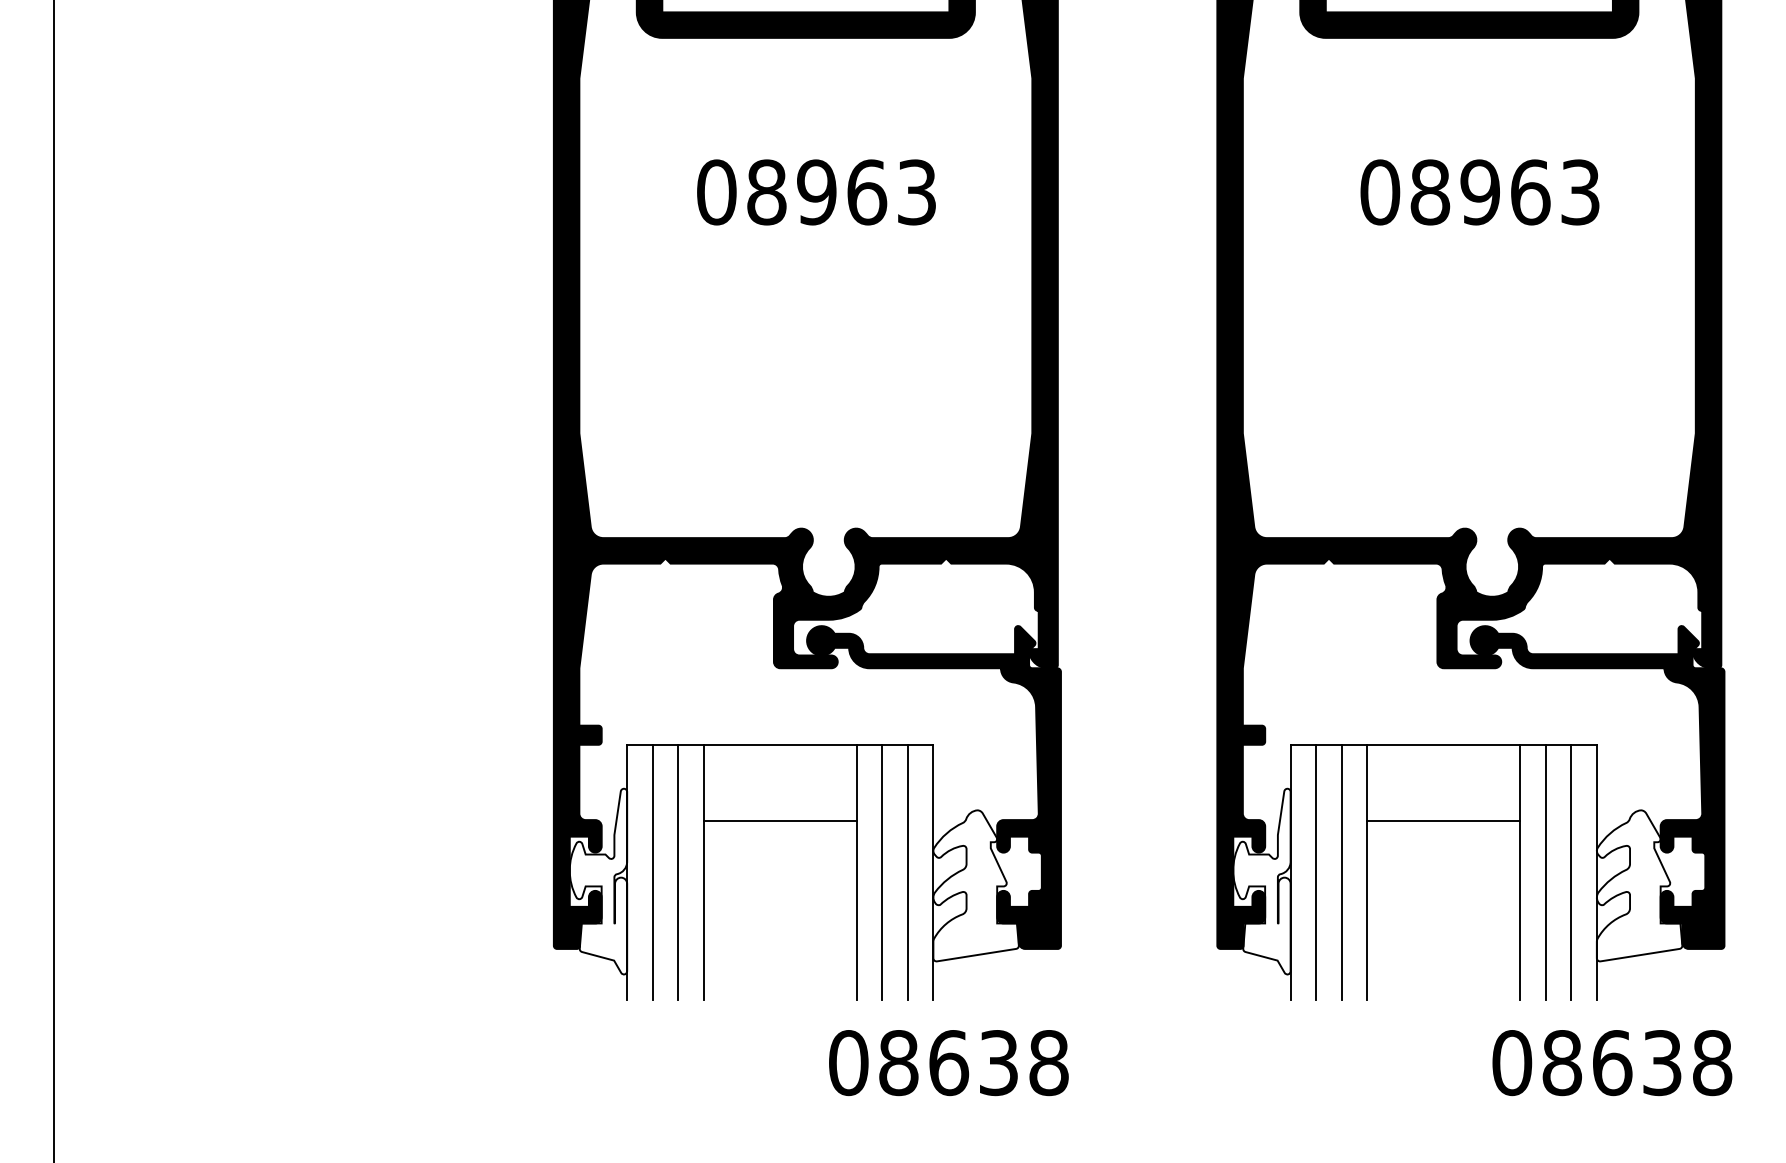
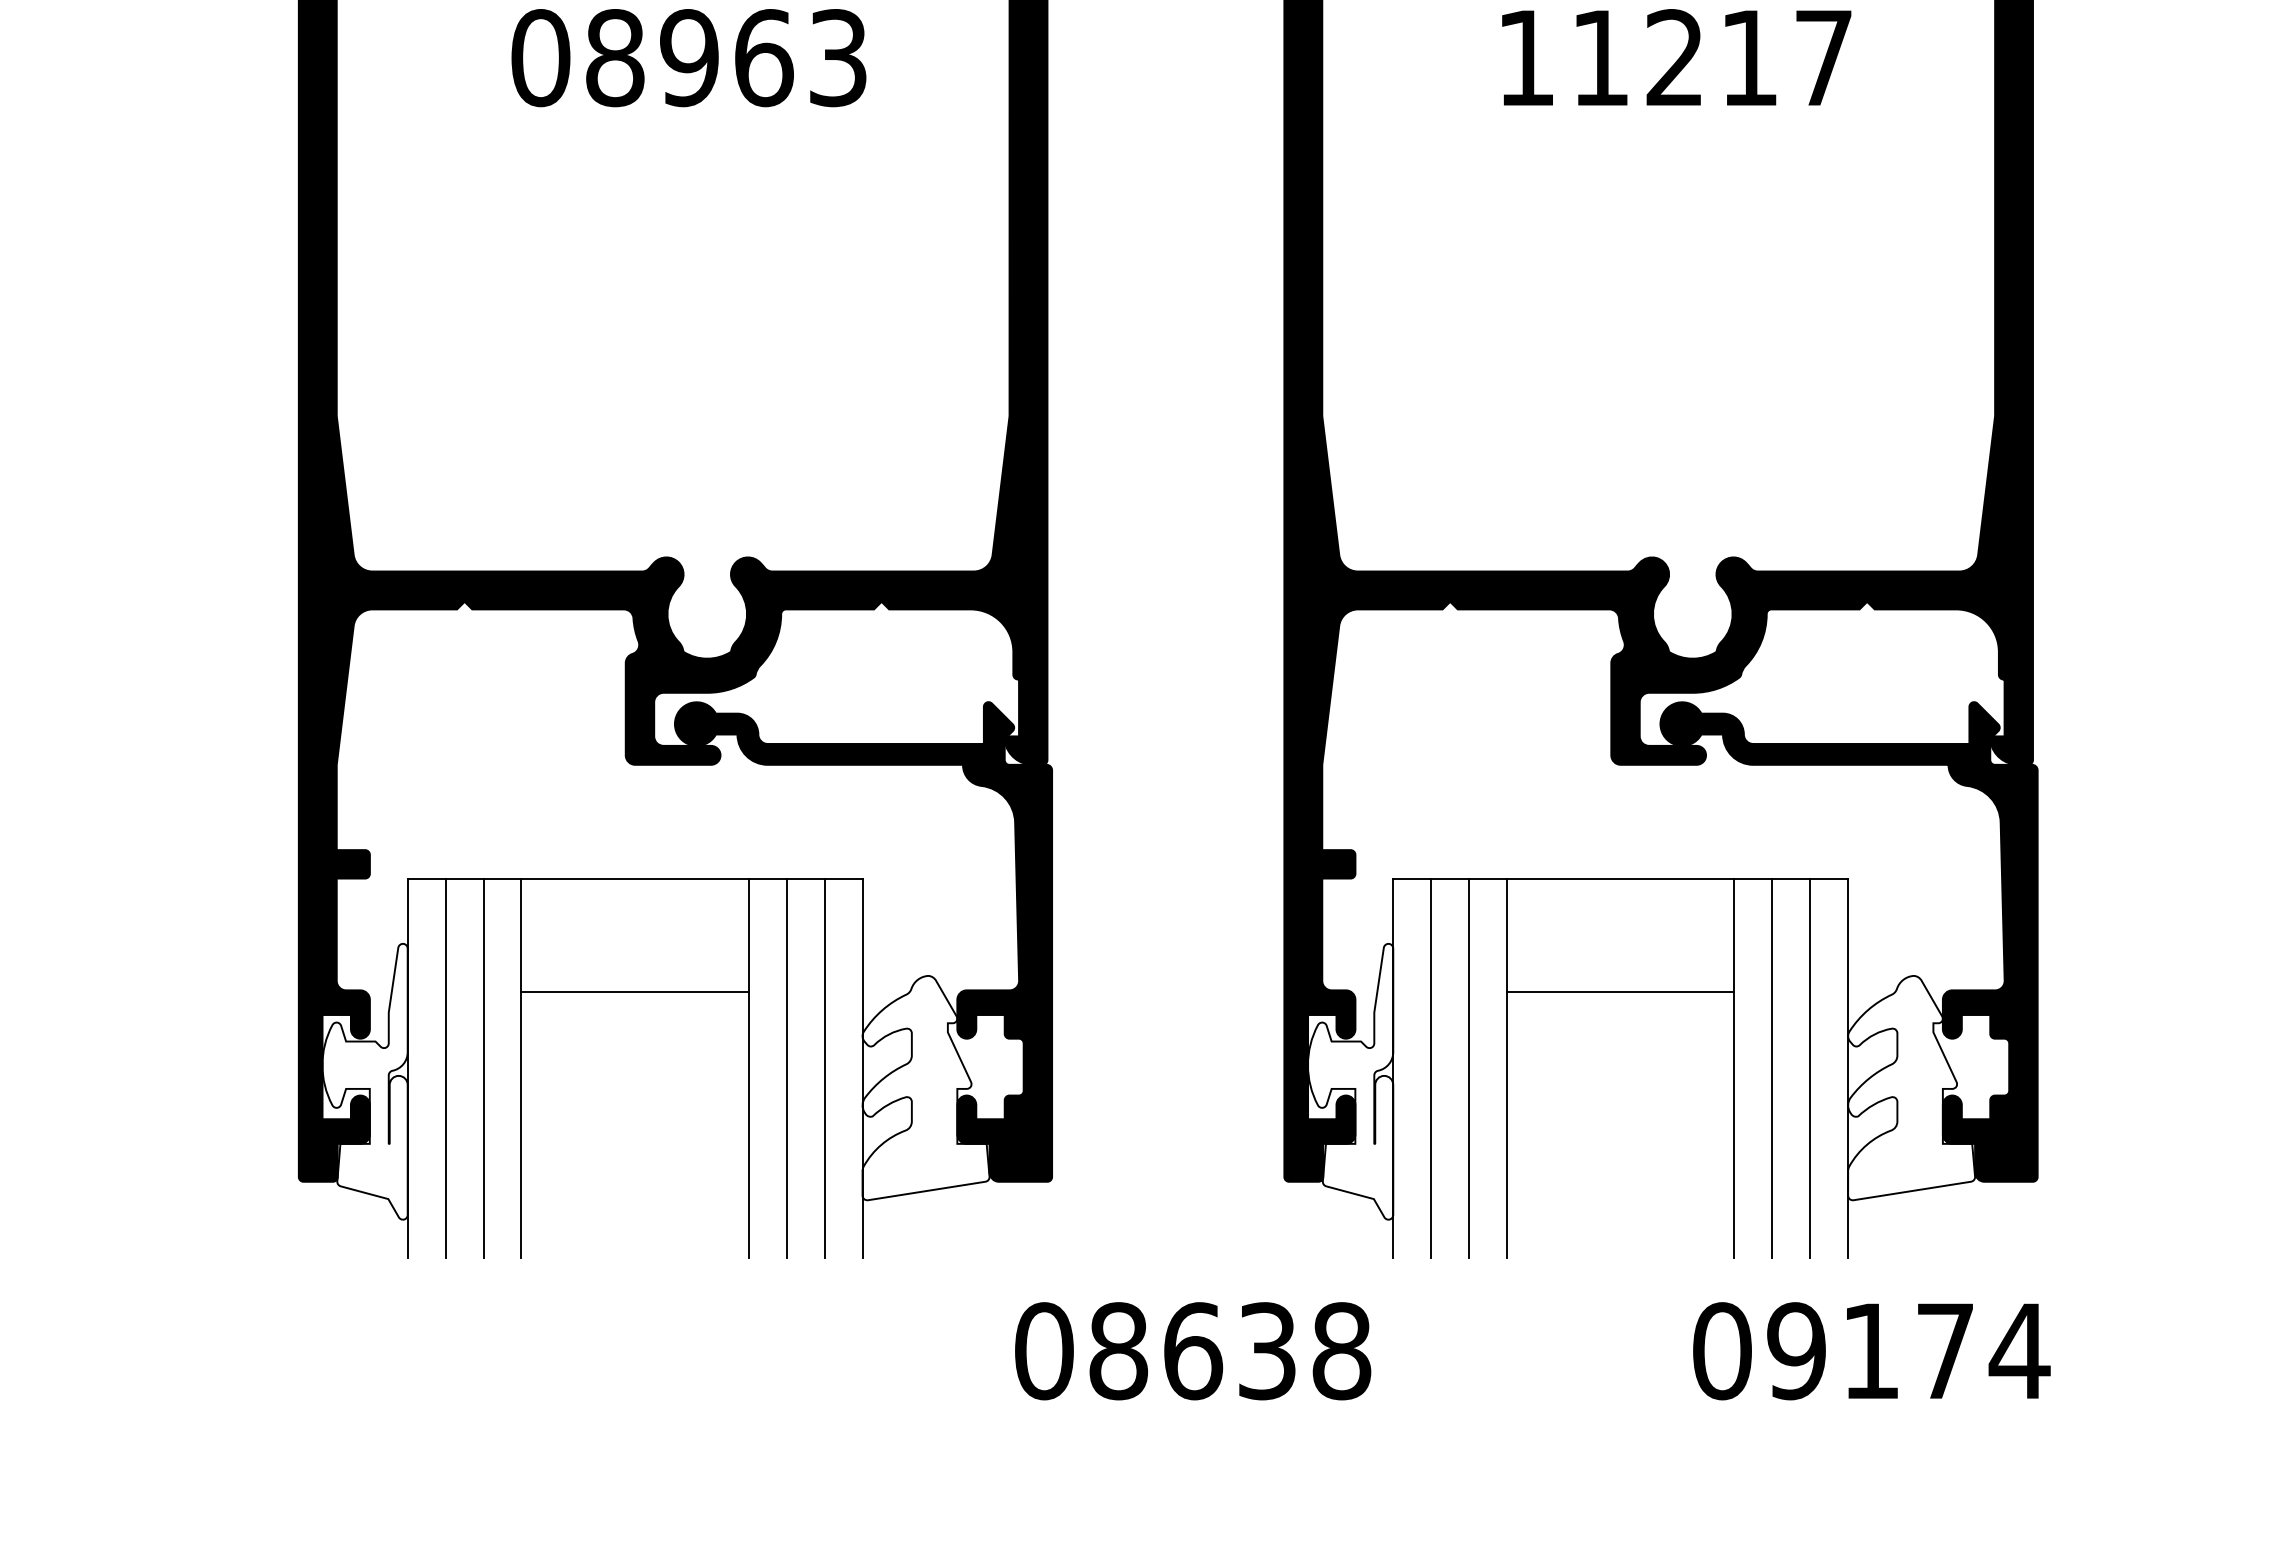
text: (1479, 192) -> (1673, 58), 08963 -> 11217
text: (948, 1063) -> (1192, 1351), moved
text: (1637, 1063) -> (1908, 1351), 08638 -> 09174

